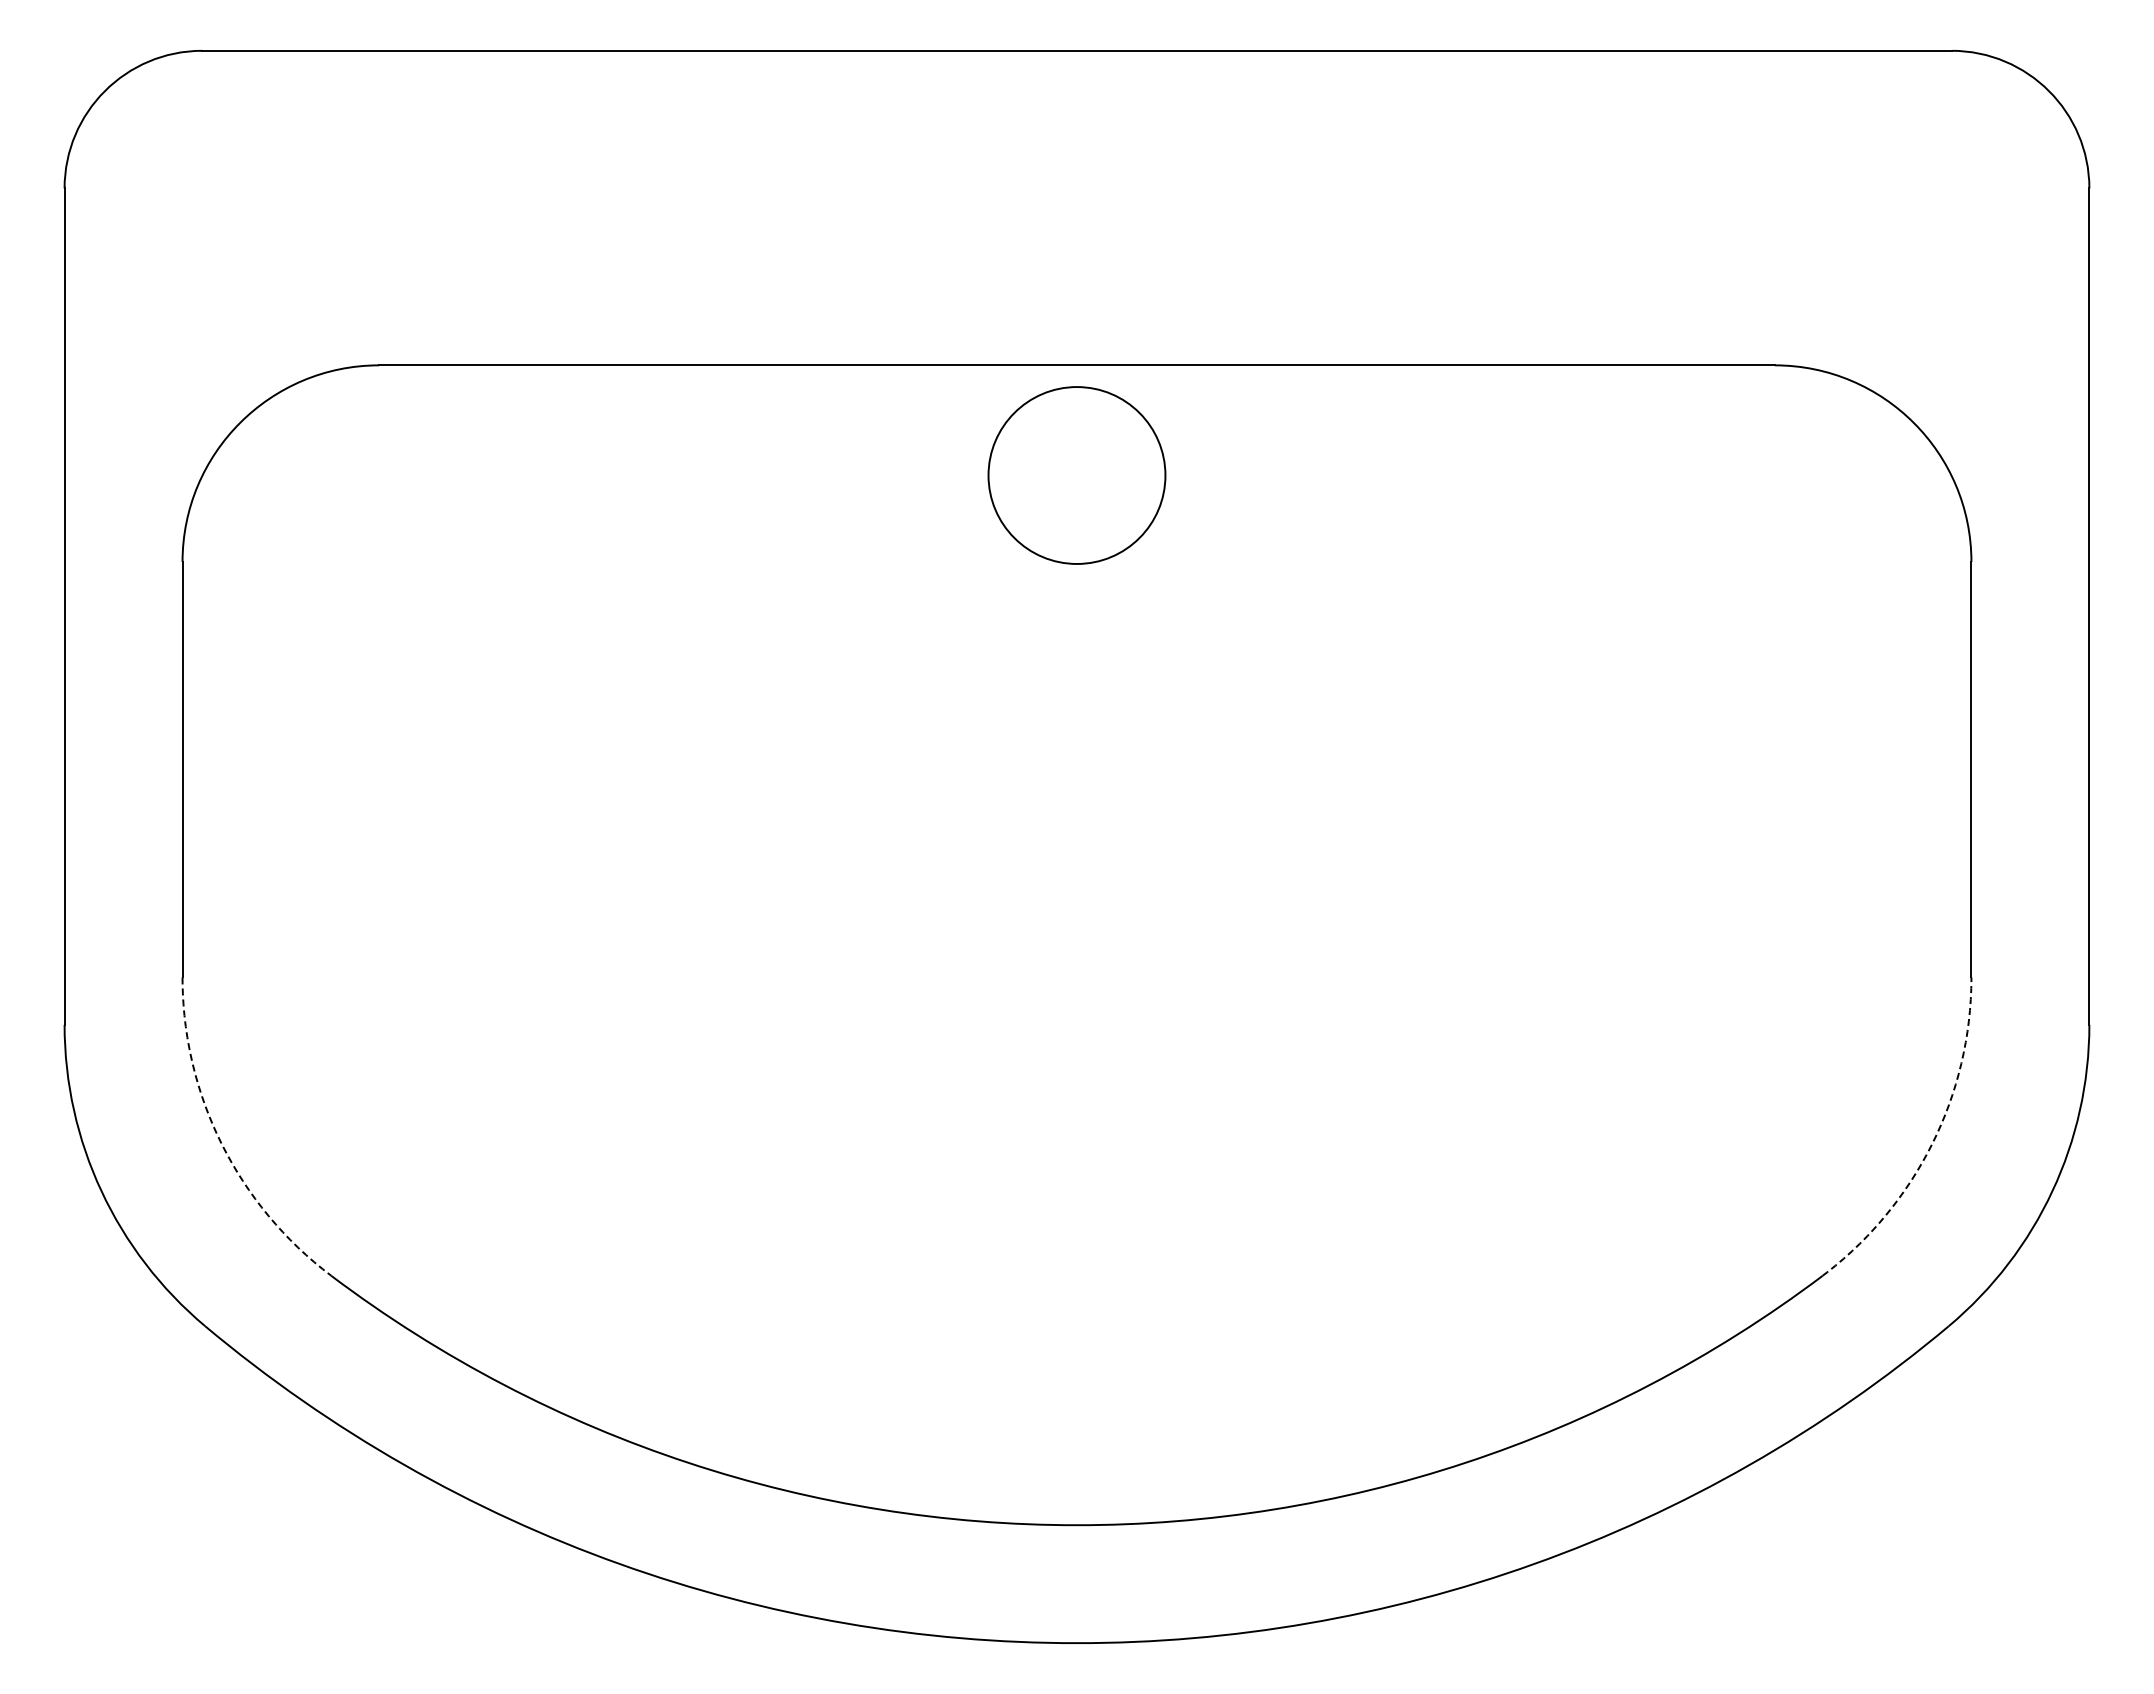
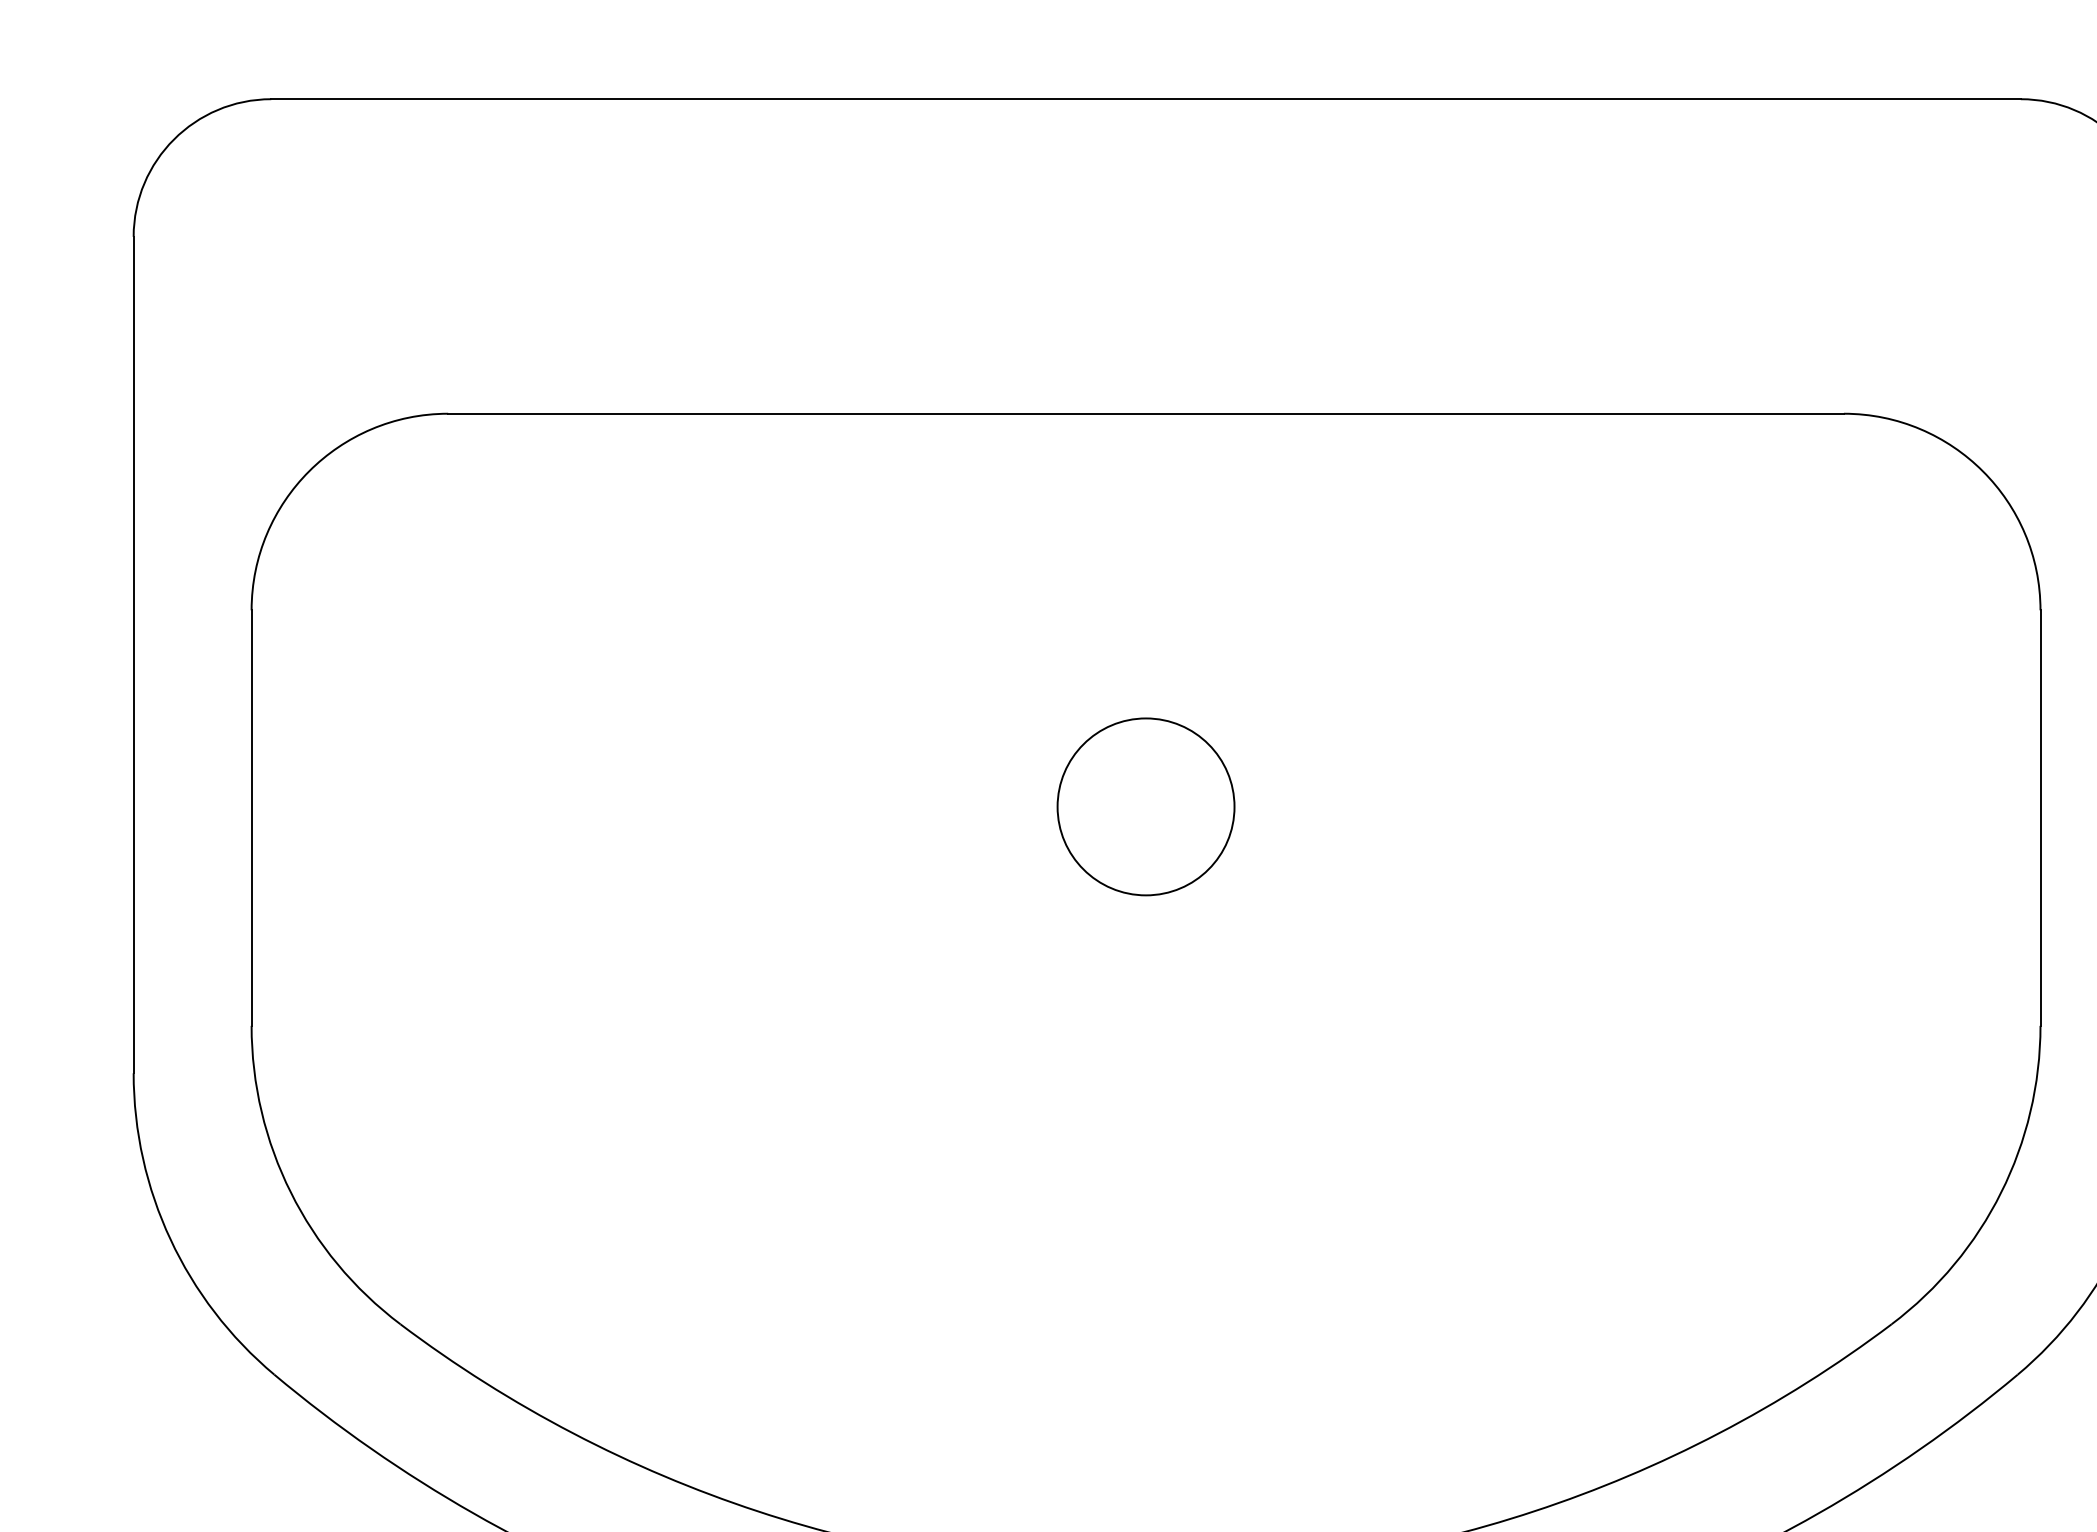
circle: (1076, 475) -> (1145, 806), moved
arc: (221, 1144) -> (290, 1192), dashed -> solid
arc: (1932, 1144) -> (2001, 1192), dashed -> solid

